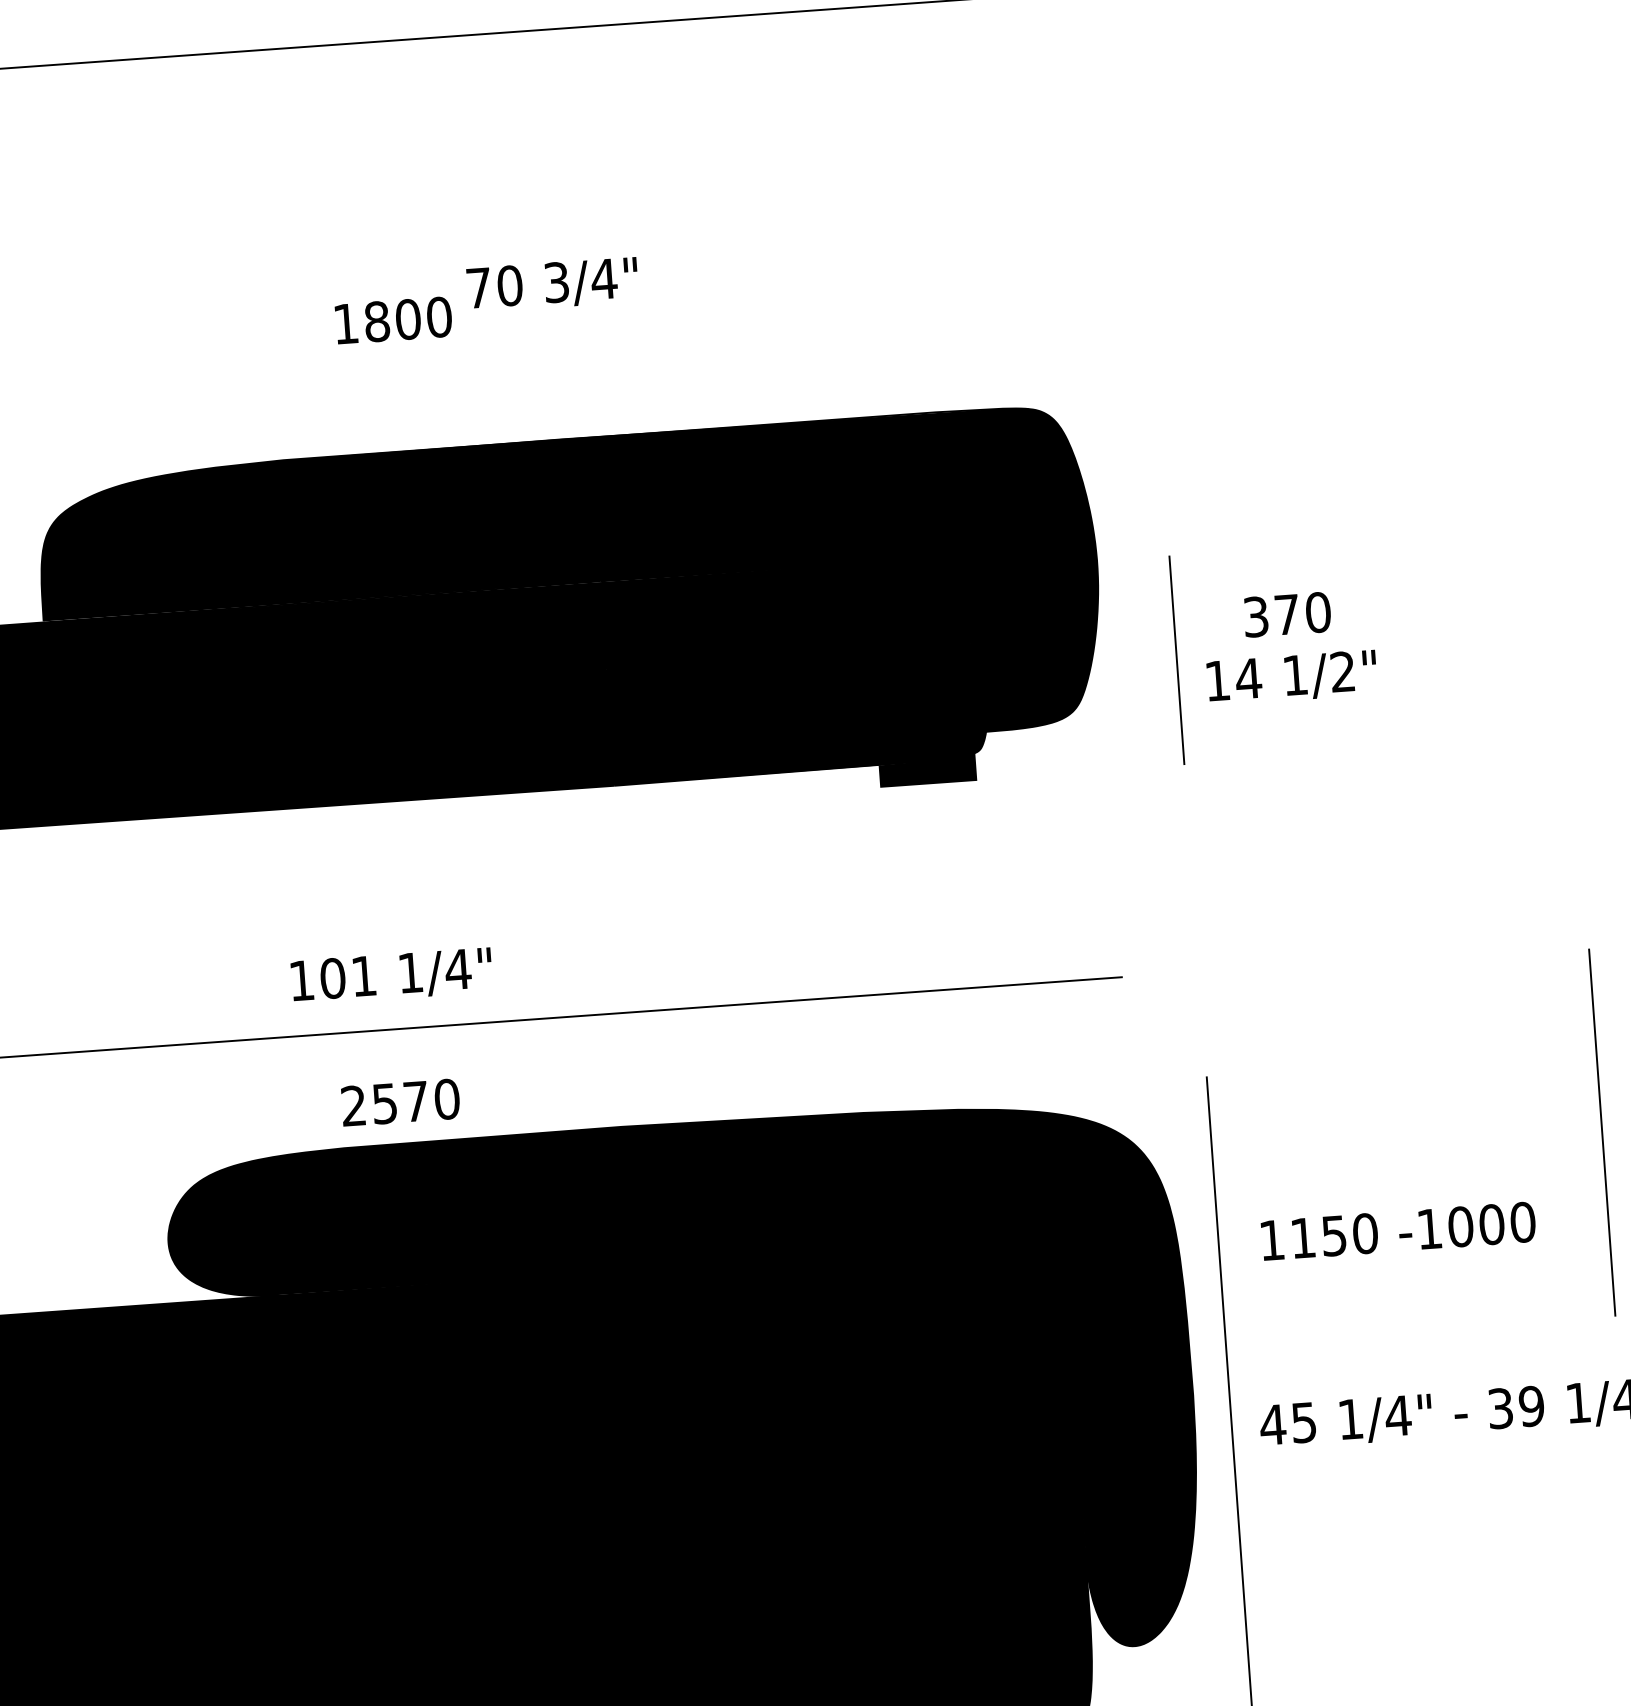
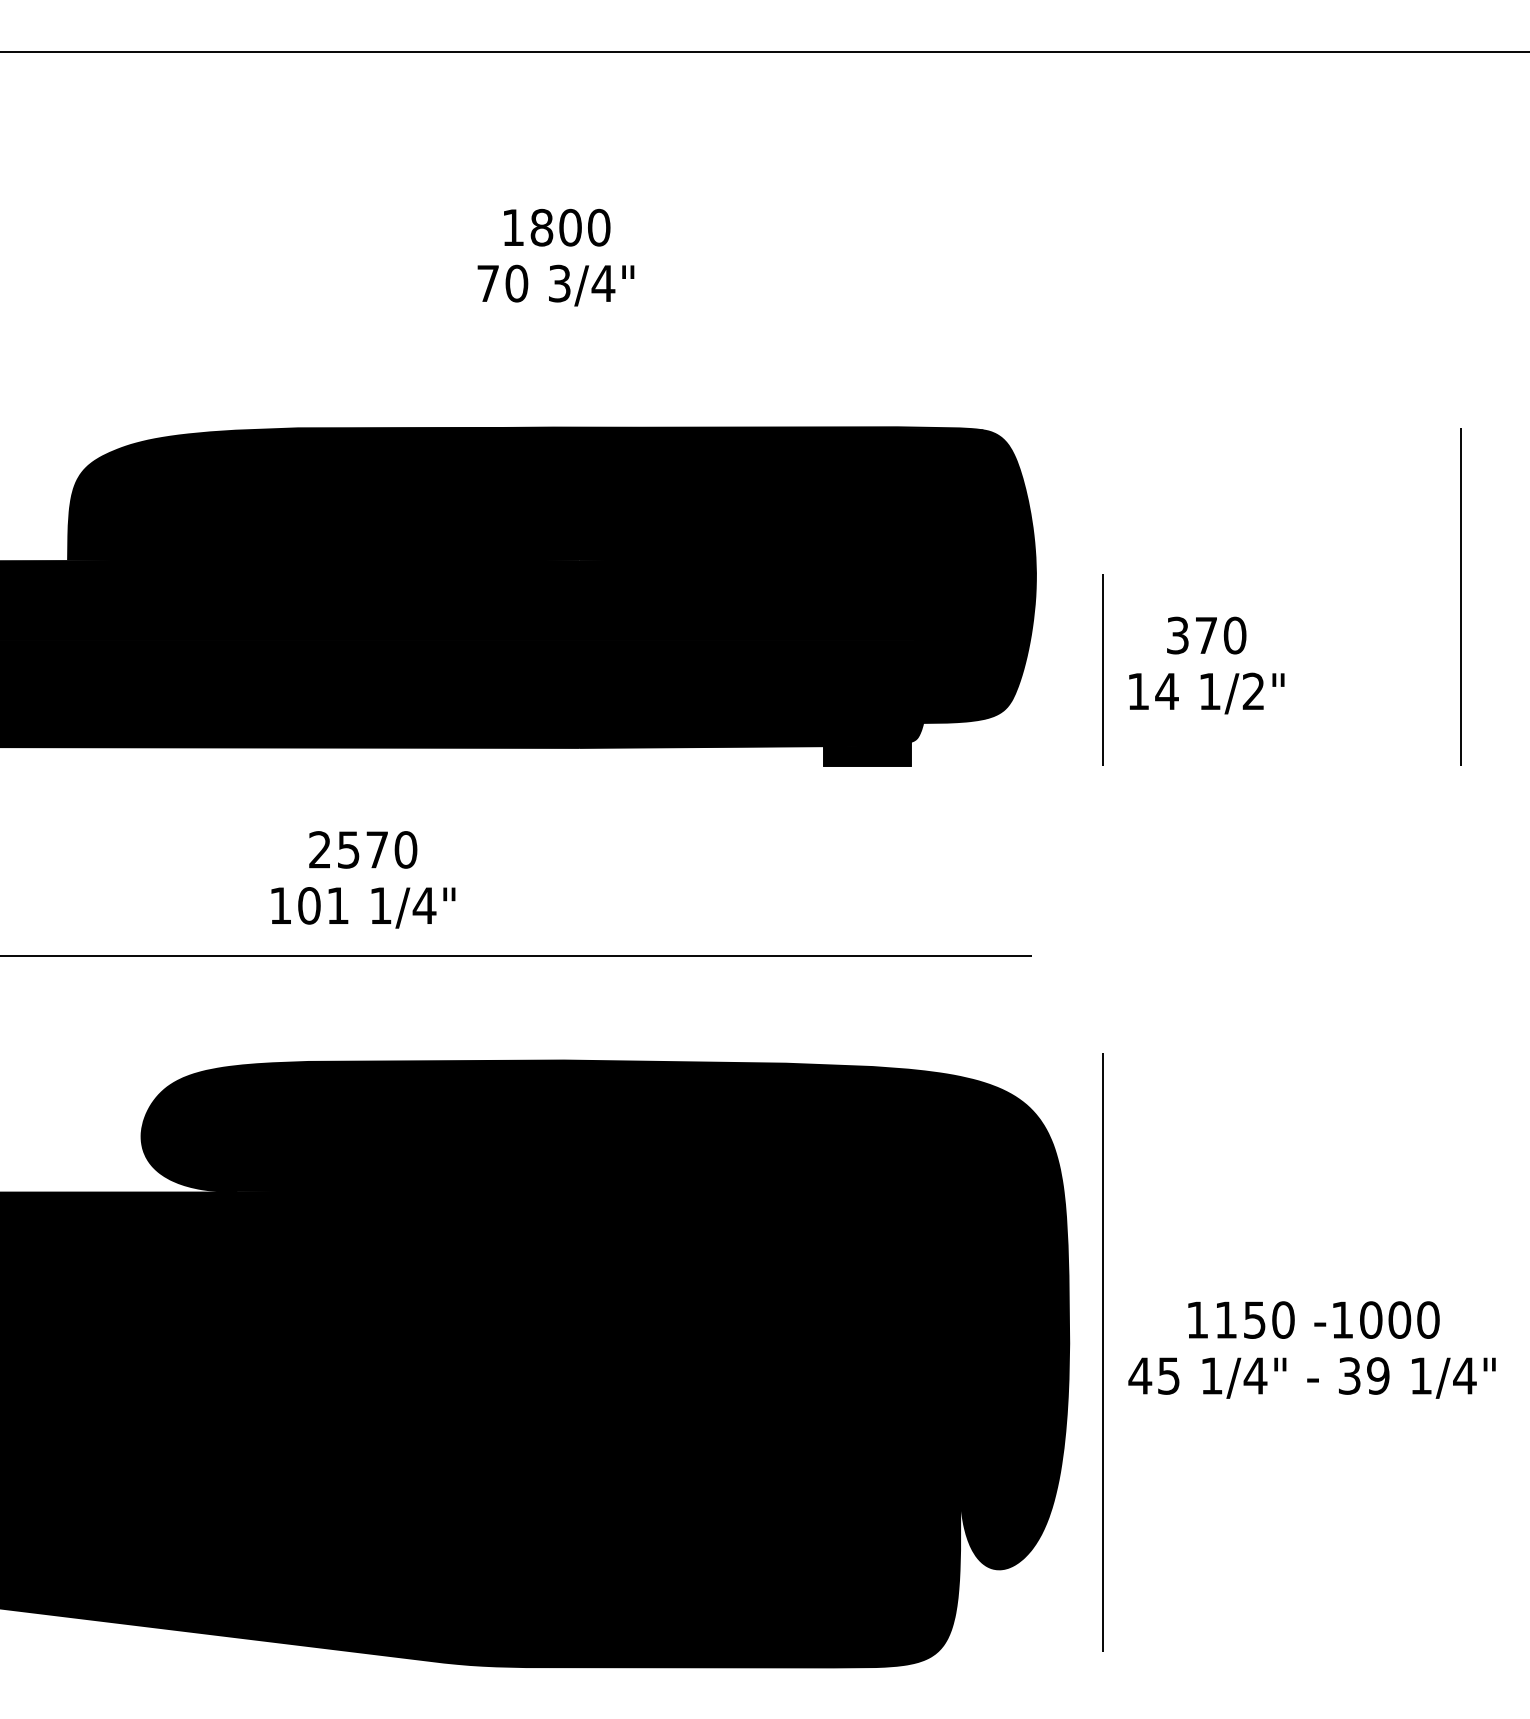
text: (394, 320) -> (557, 227), moved
text: (400, 1102) -> (363, 849), moved
line: (1601, 1131) -> (1460, 596), moved
text: (1398, 1230) -> (1313, 1319), moved

